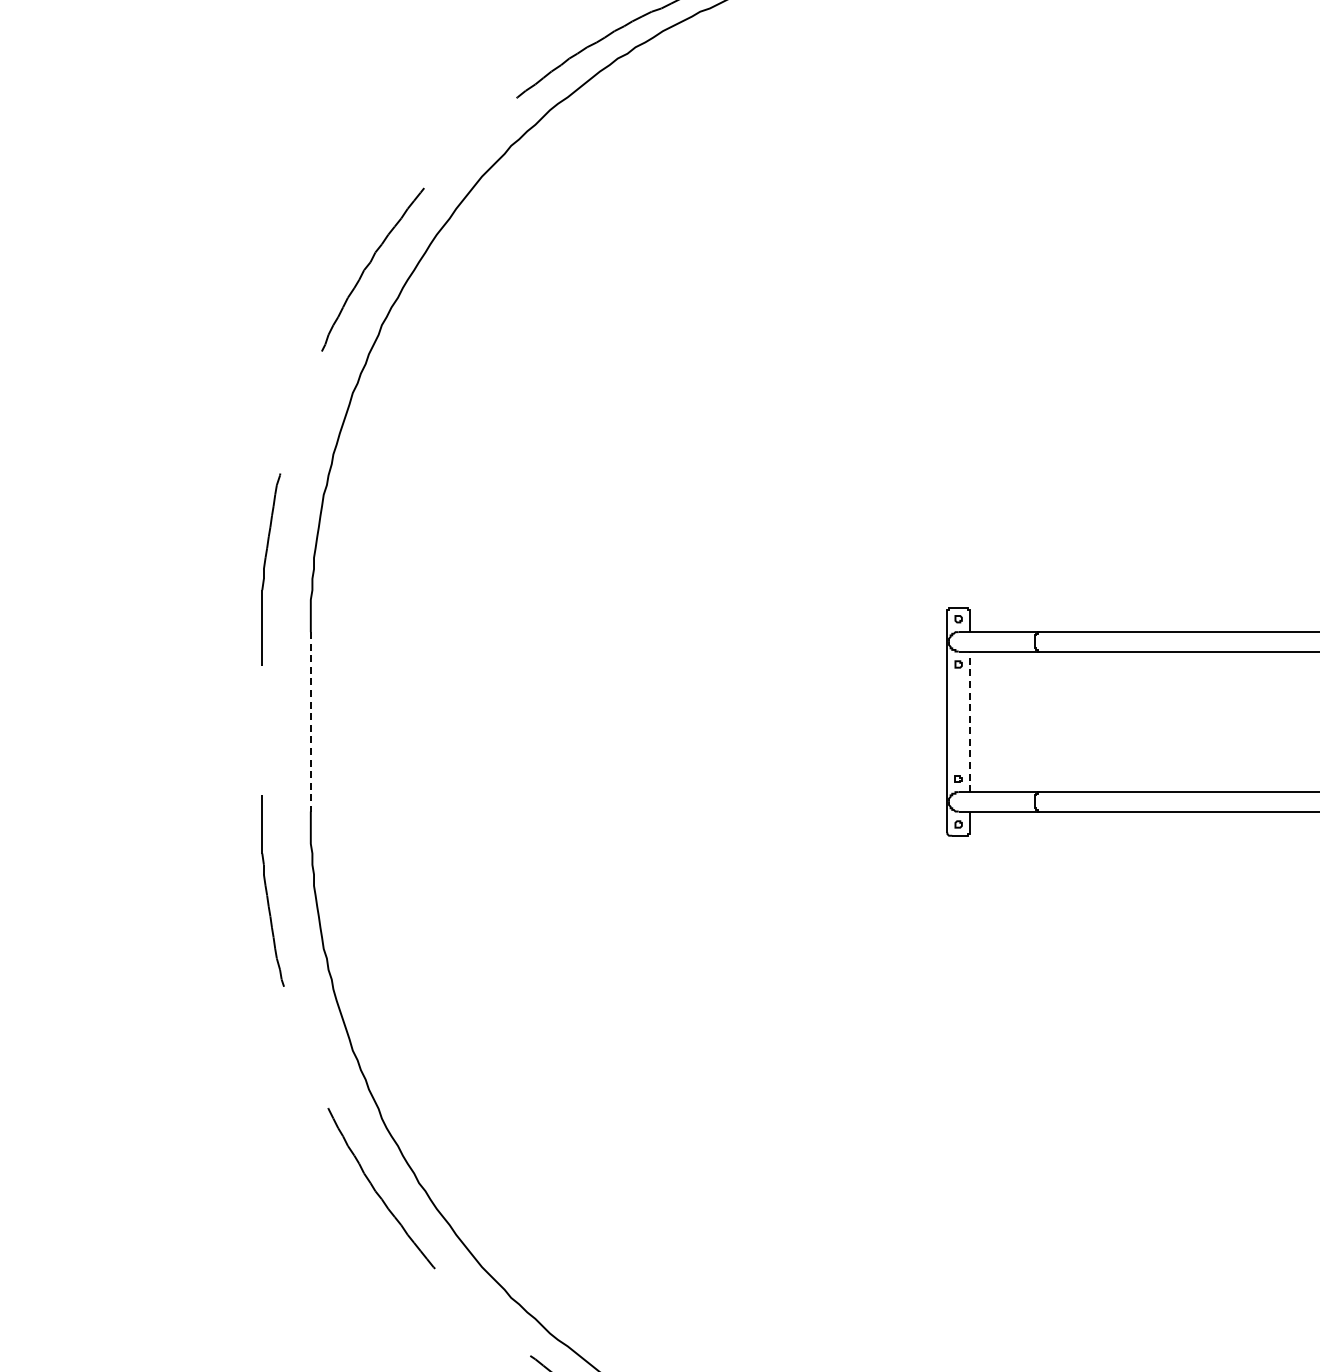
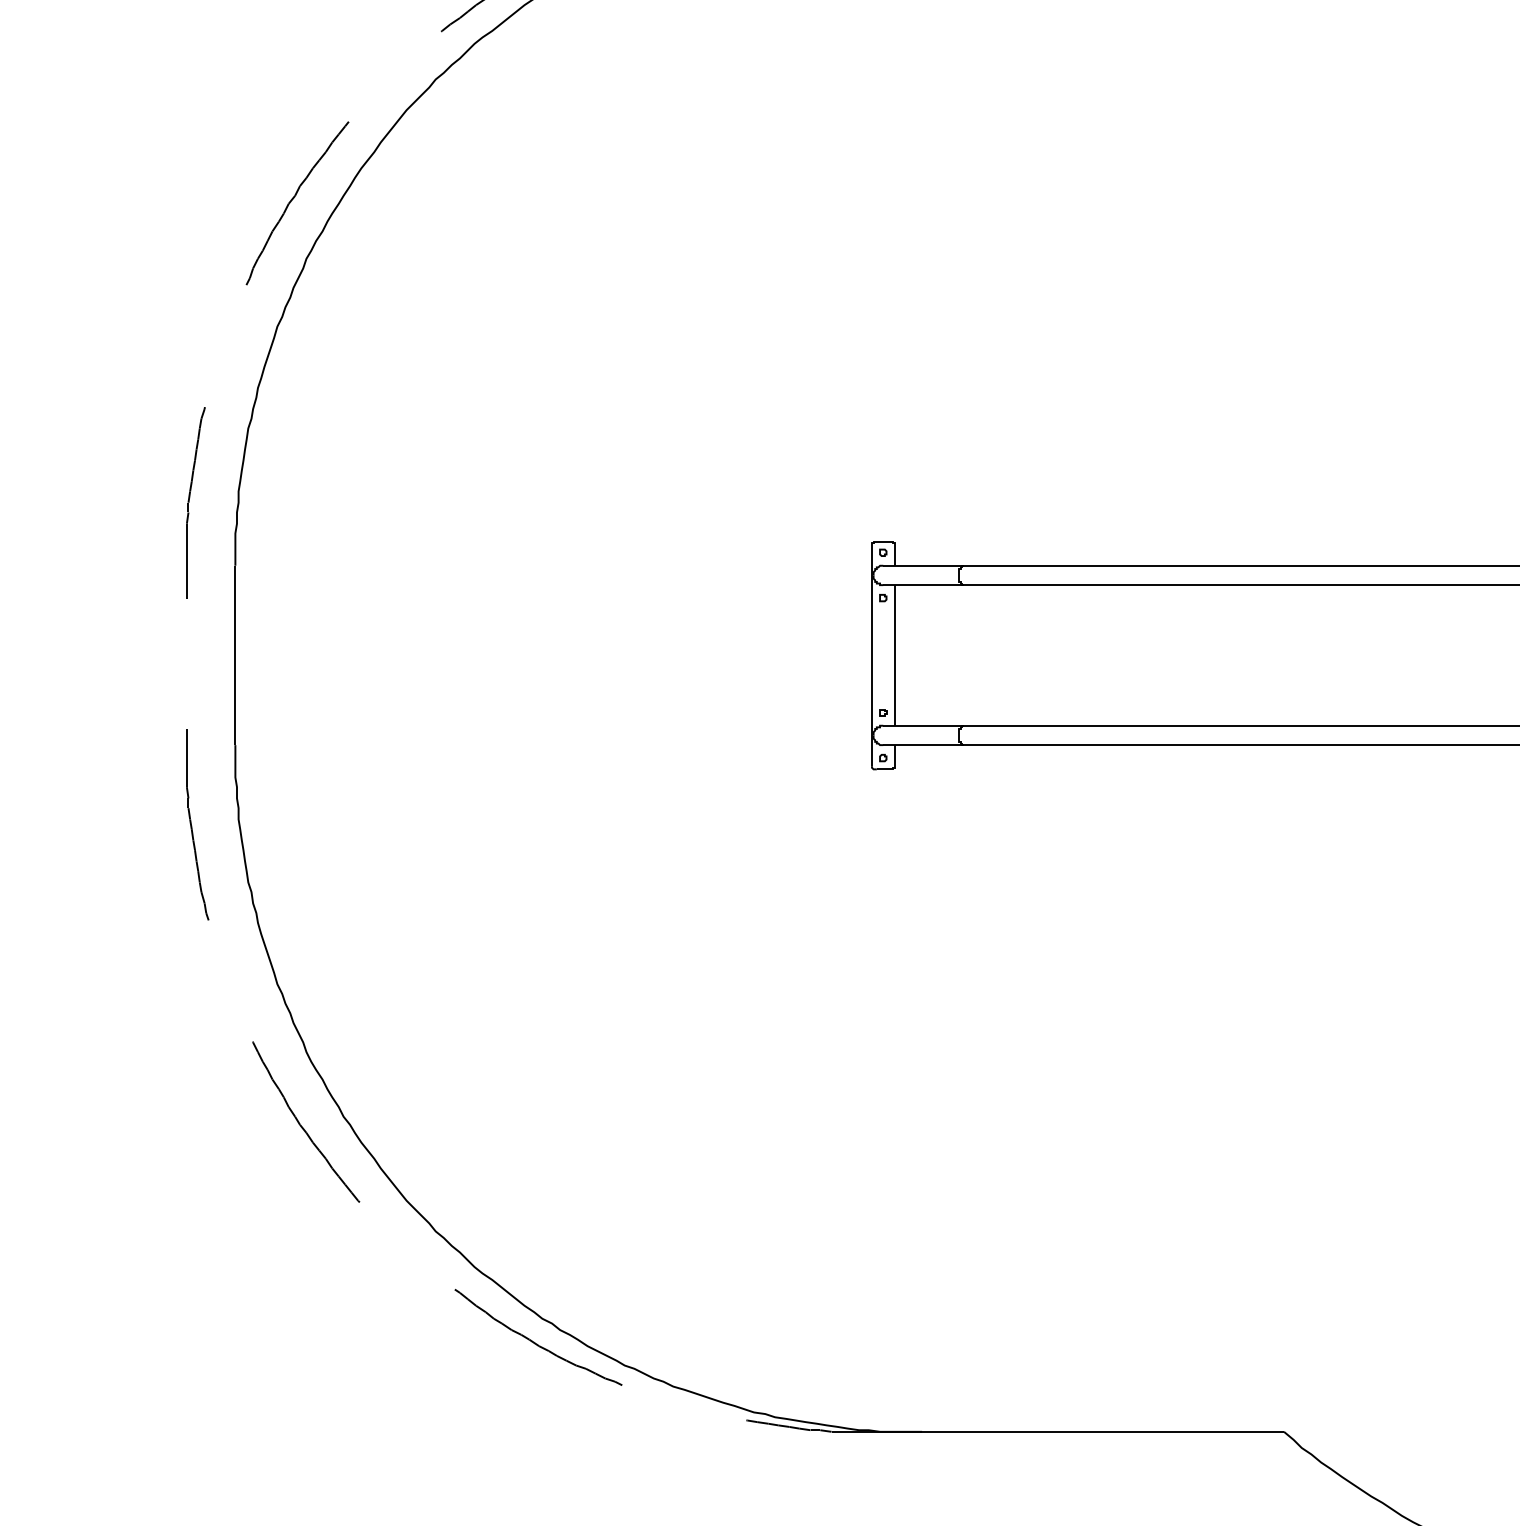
line: (969, 720) -> (894, 654), dashed -> solid
line: (310, 721) -> (235, 655), dashed -> solid

